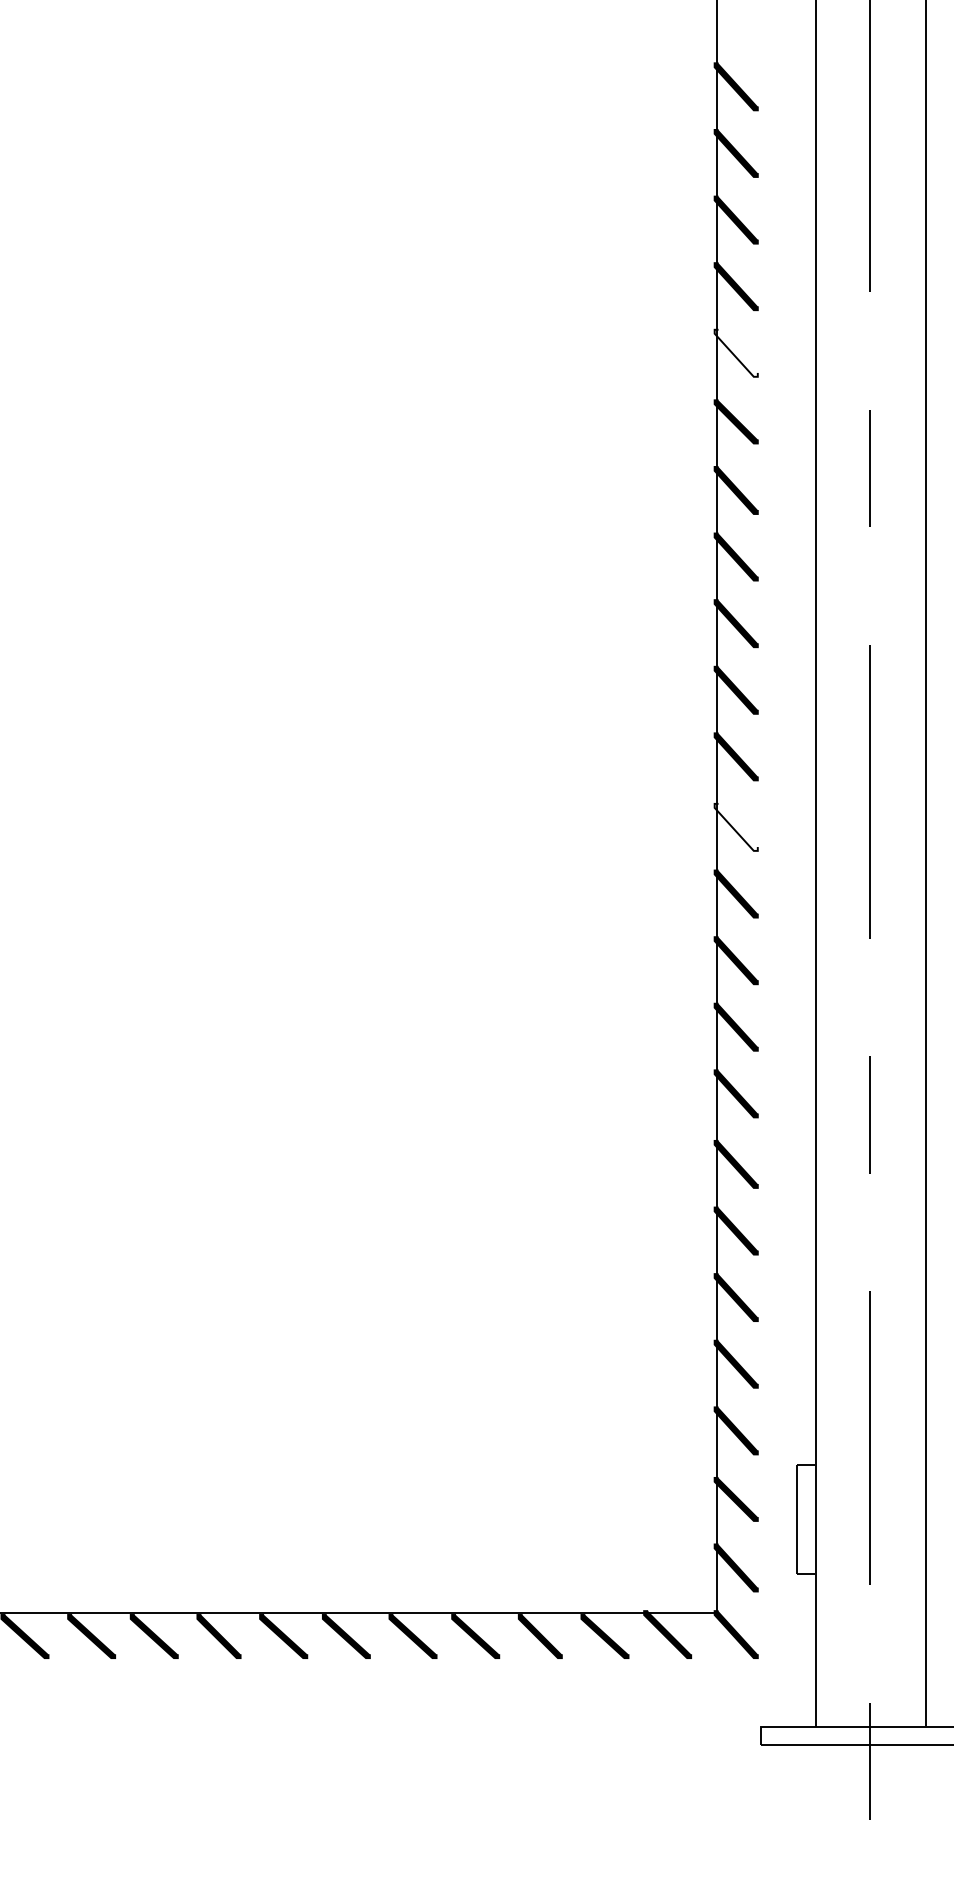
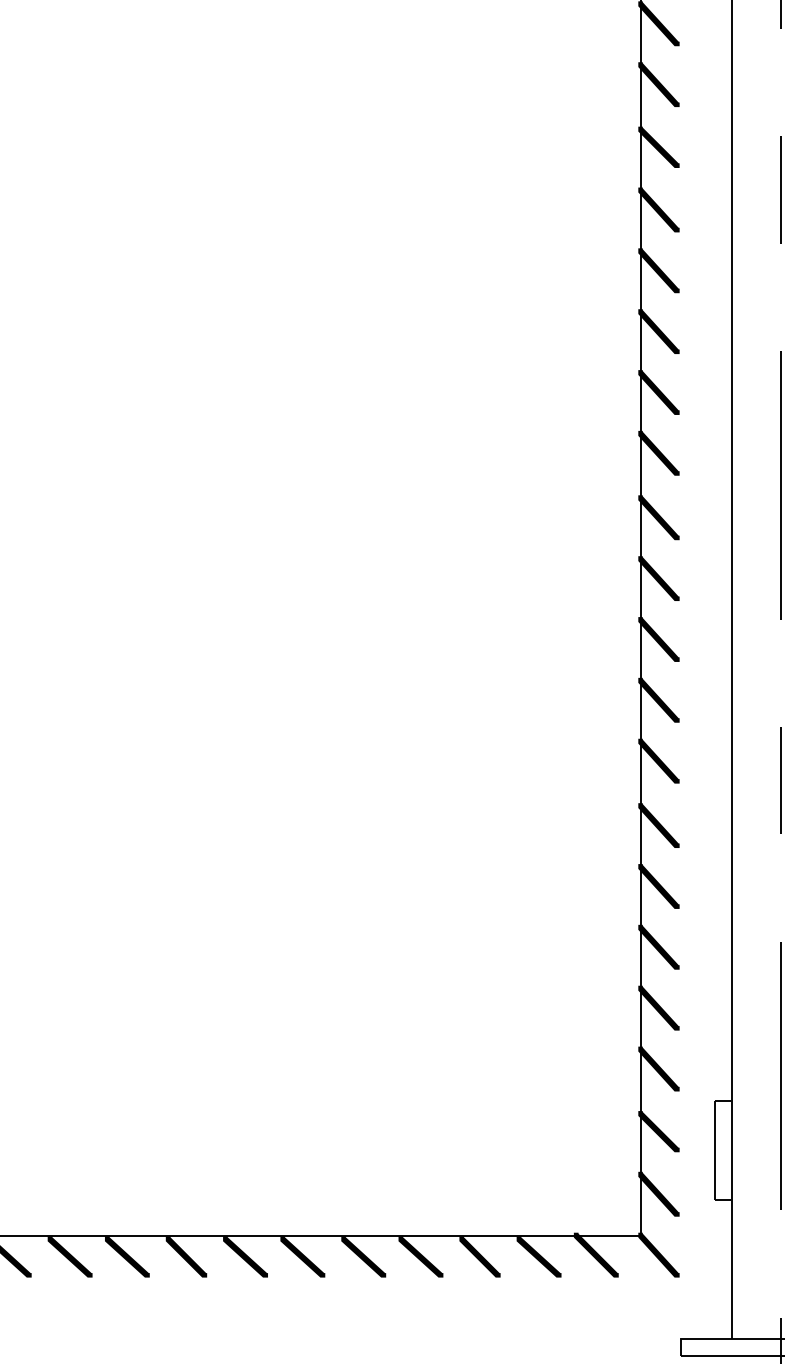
fill: (735, 352) -> (658, 83), added
fill: (735, 826) -> (658, 516), added

